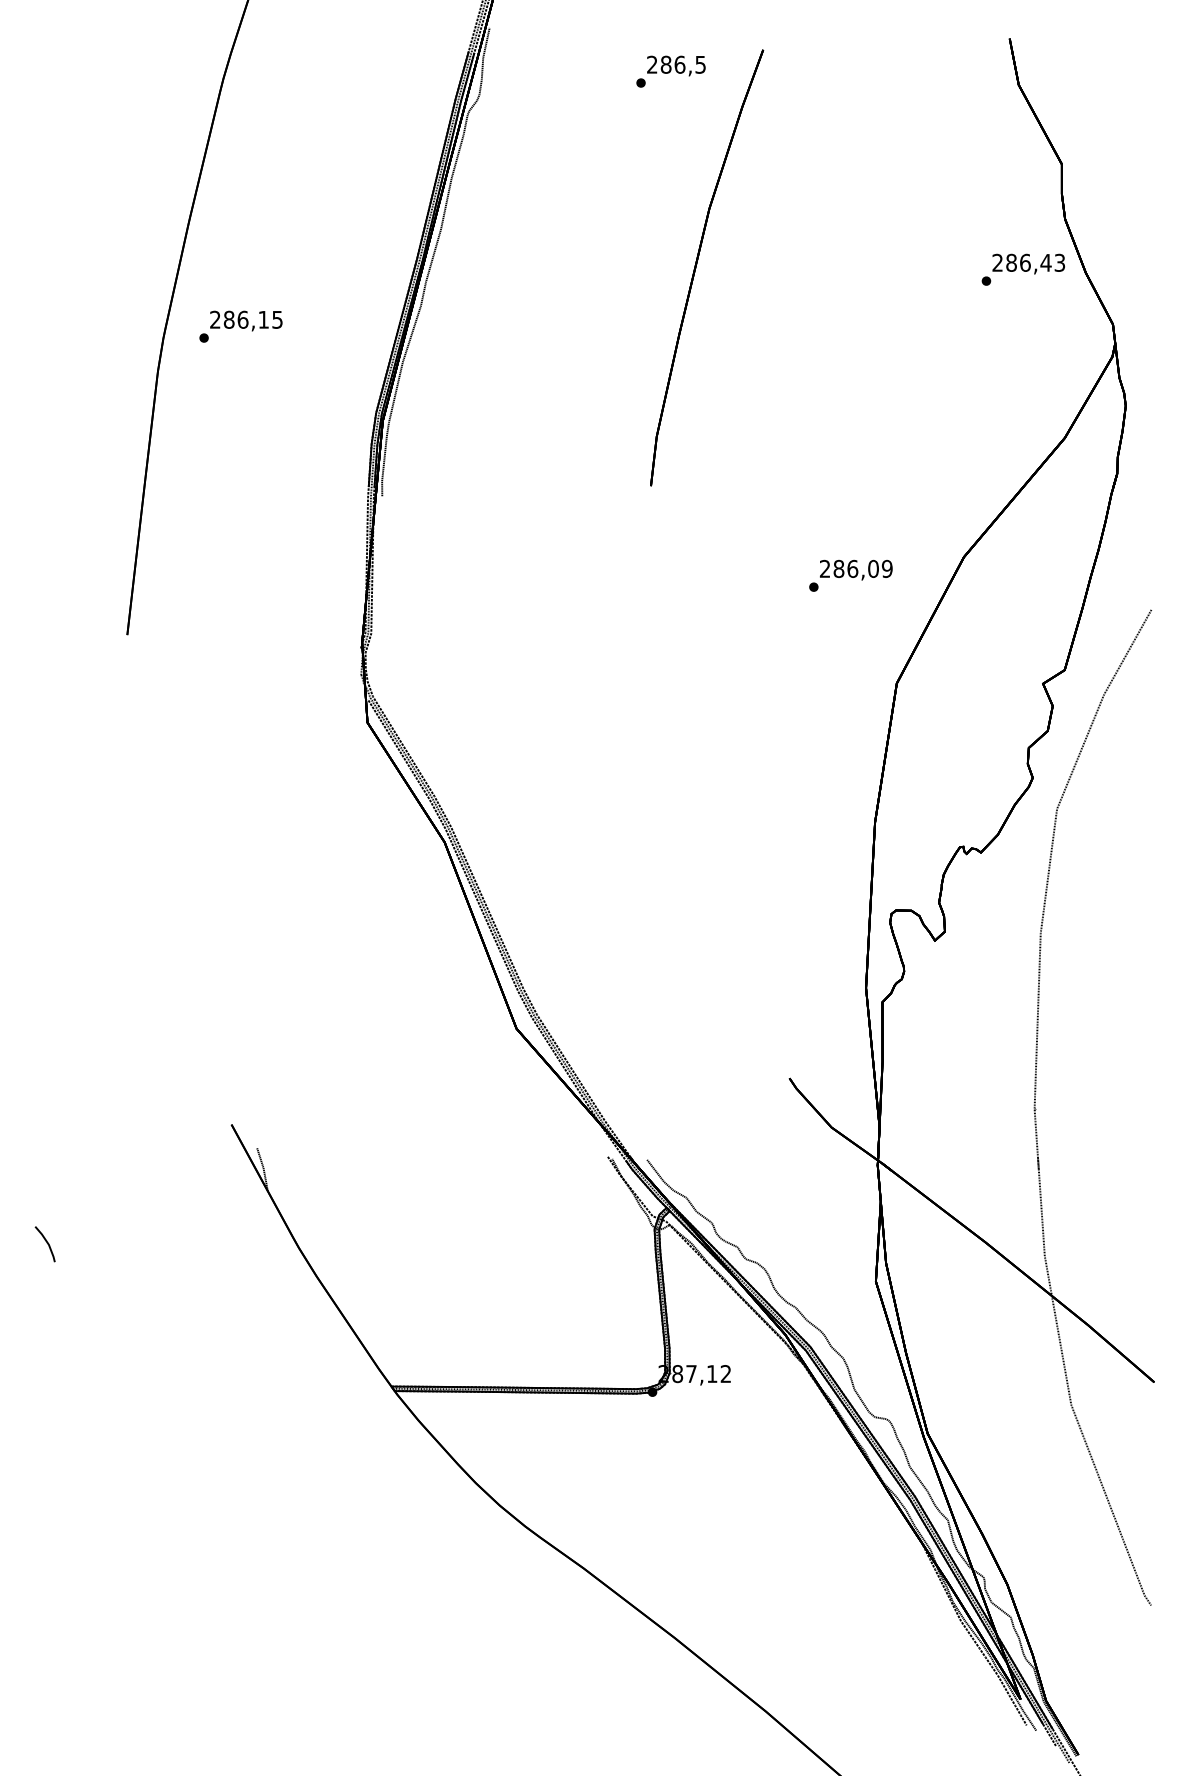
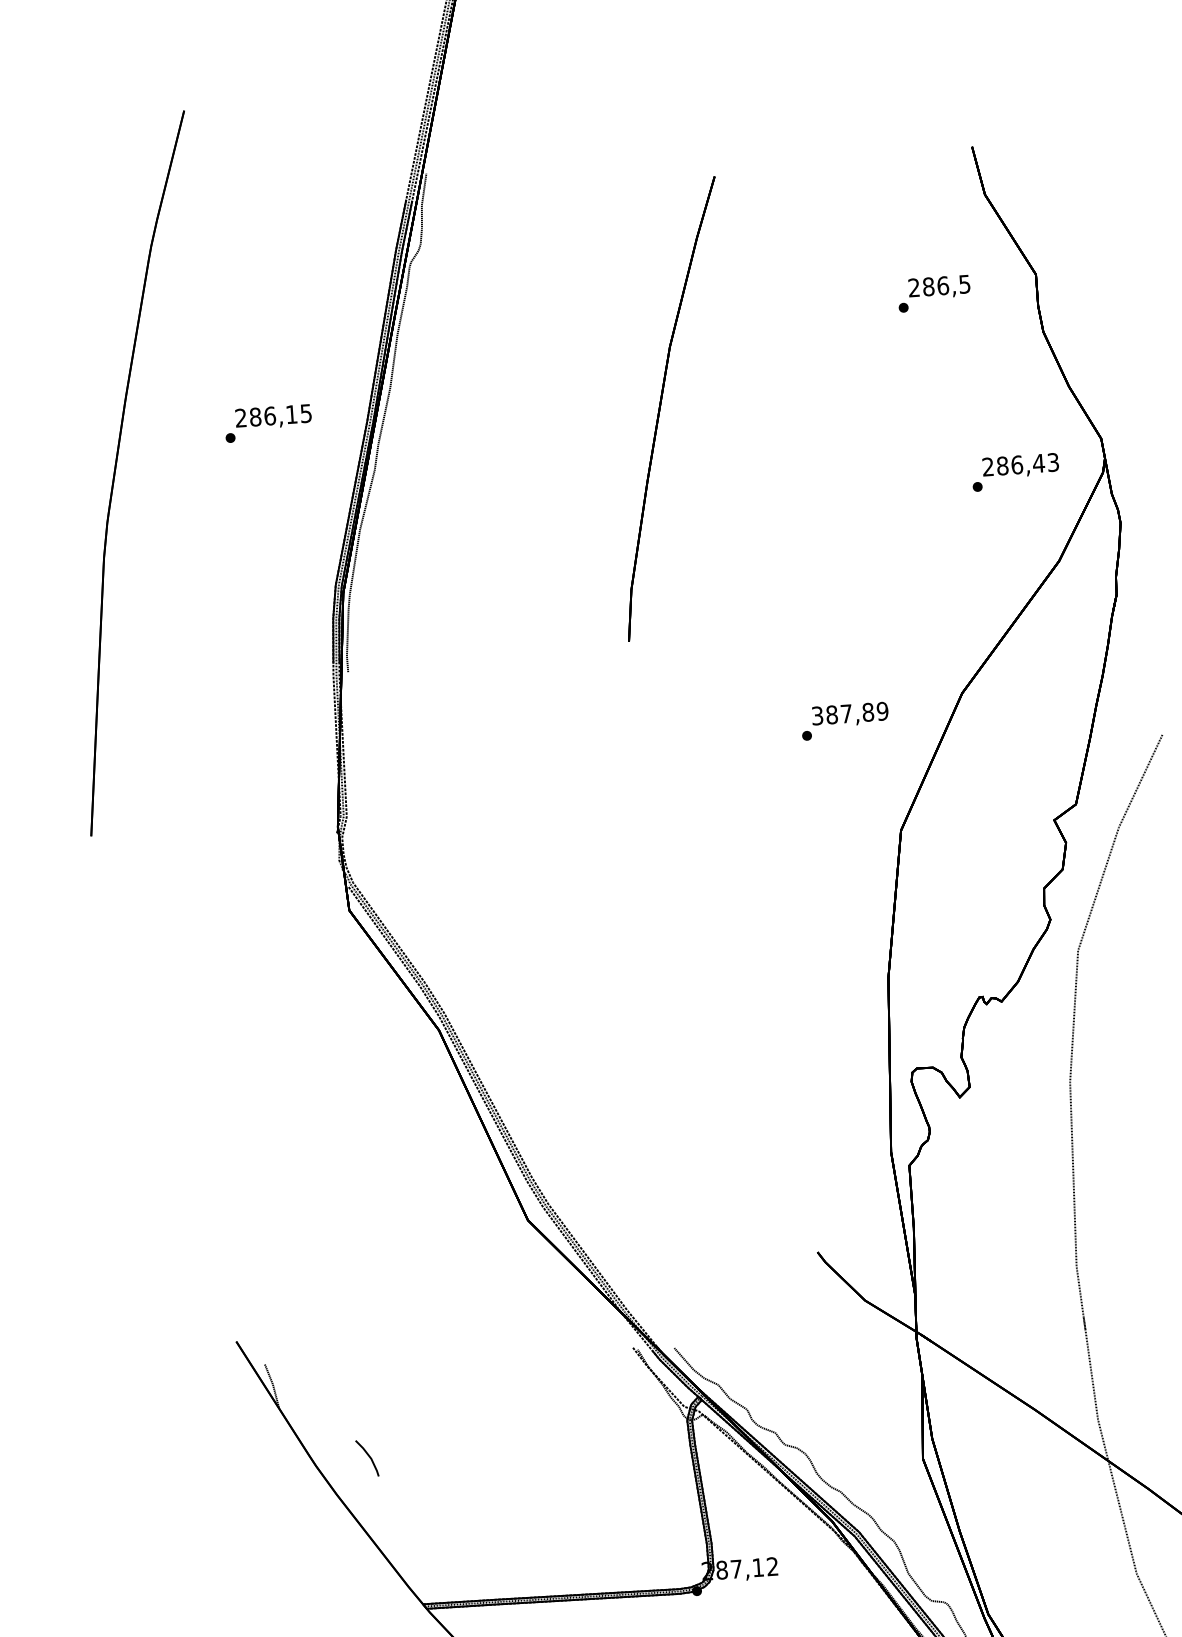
text: (670, 71) -> (933, 293), moved
text: (1023, 269) -> (1015, 472), moved
text: (240, 326) -> (267, 423), moved
text: (849, 568) -> (843, 713), 286,09 -> 387,89
line: (46, 1243) -> (368, 1457), moved

